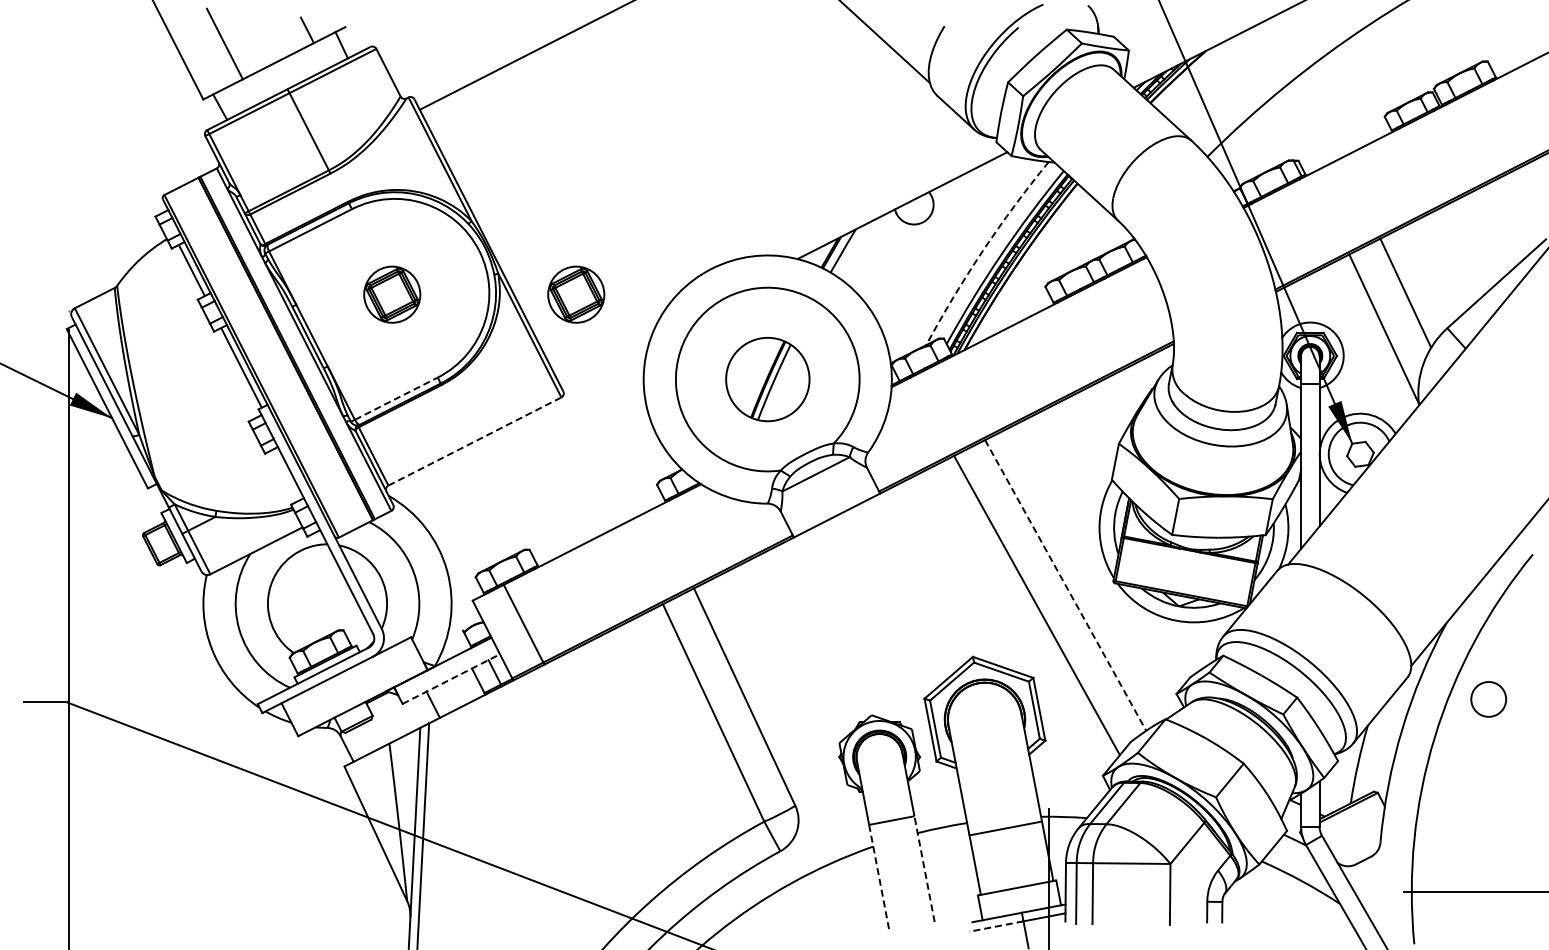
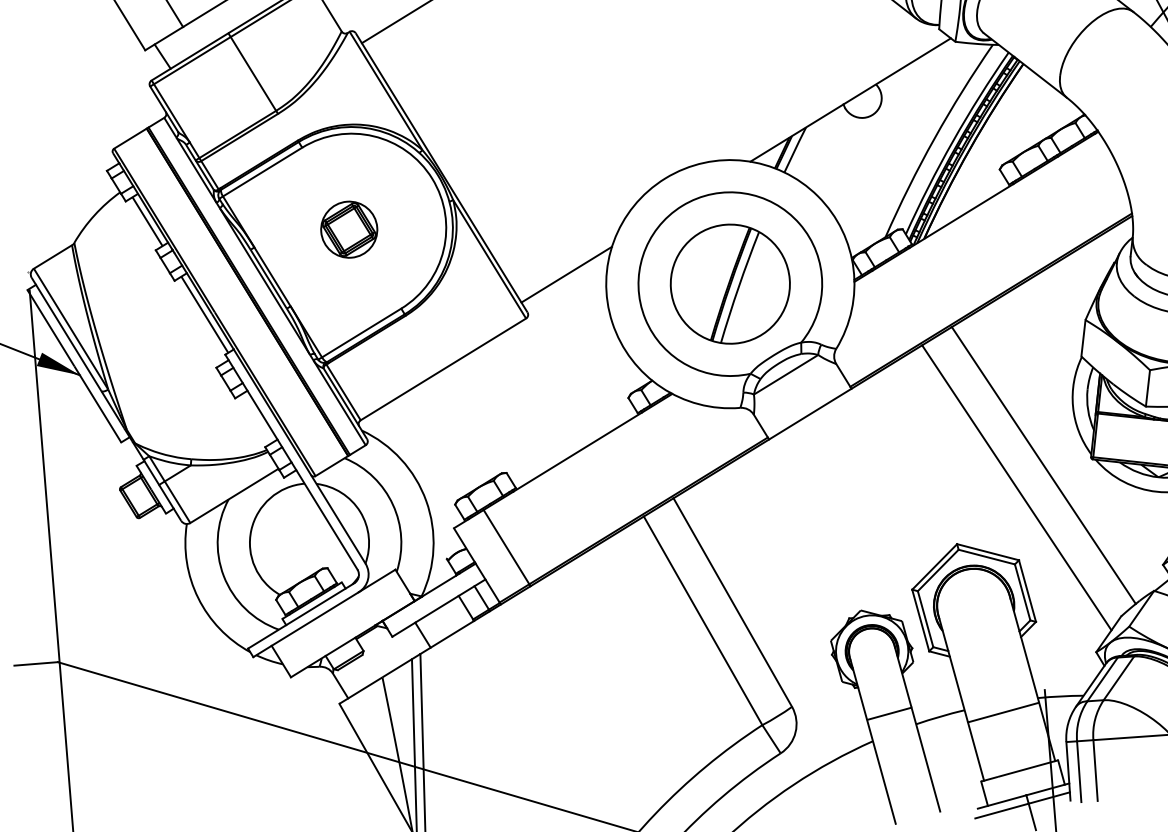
arc: (983, 250) -> (935, 138), dashed -> solid
part: (576, 294) -> (532, 214), removed
line: (605, 356) -> (566, 274), added
part: (767, 379) -> (730, 284), size x1.43
line: (396, 398) -> (361, 332), dashed -> solid
line: (475, 441) -> (443, 369), dashed -> solid
line: (1065, 585) -> (1043, 465), dashed -> solid
line: (451, 679) -> (439, 608), dashed -> solid
line: (924, 869) -> (925, 759), dashed -> solid
line: (879, 877) -> (881, 771), dashed -> solid
line: (996, 926) -> (1002, 811), dashed -> solid

